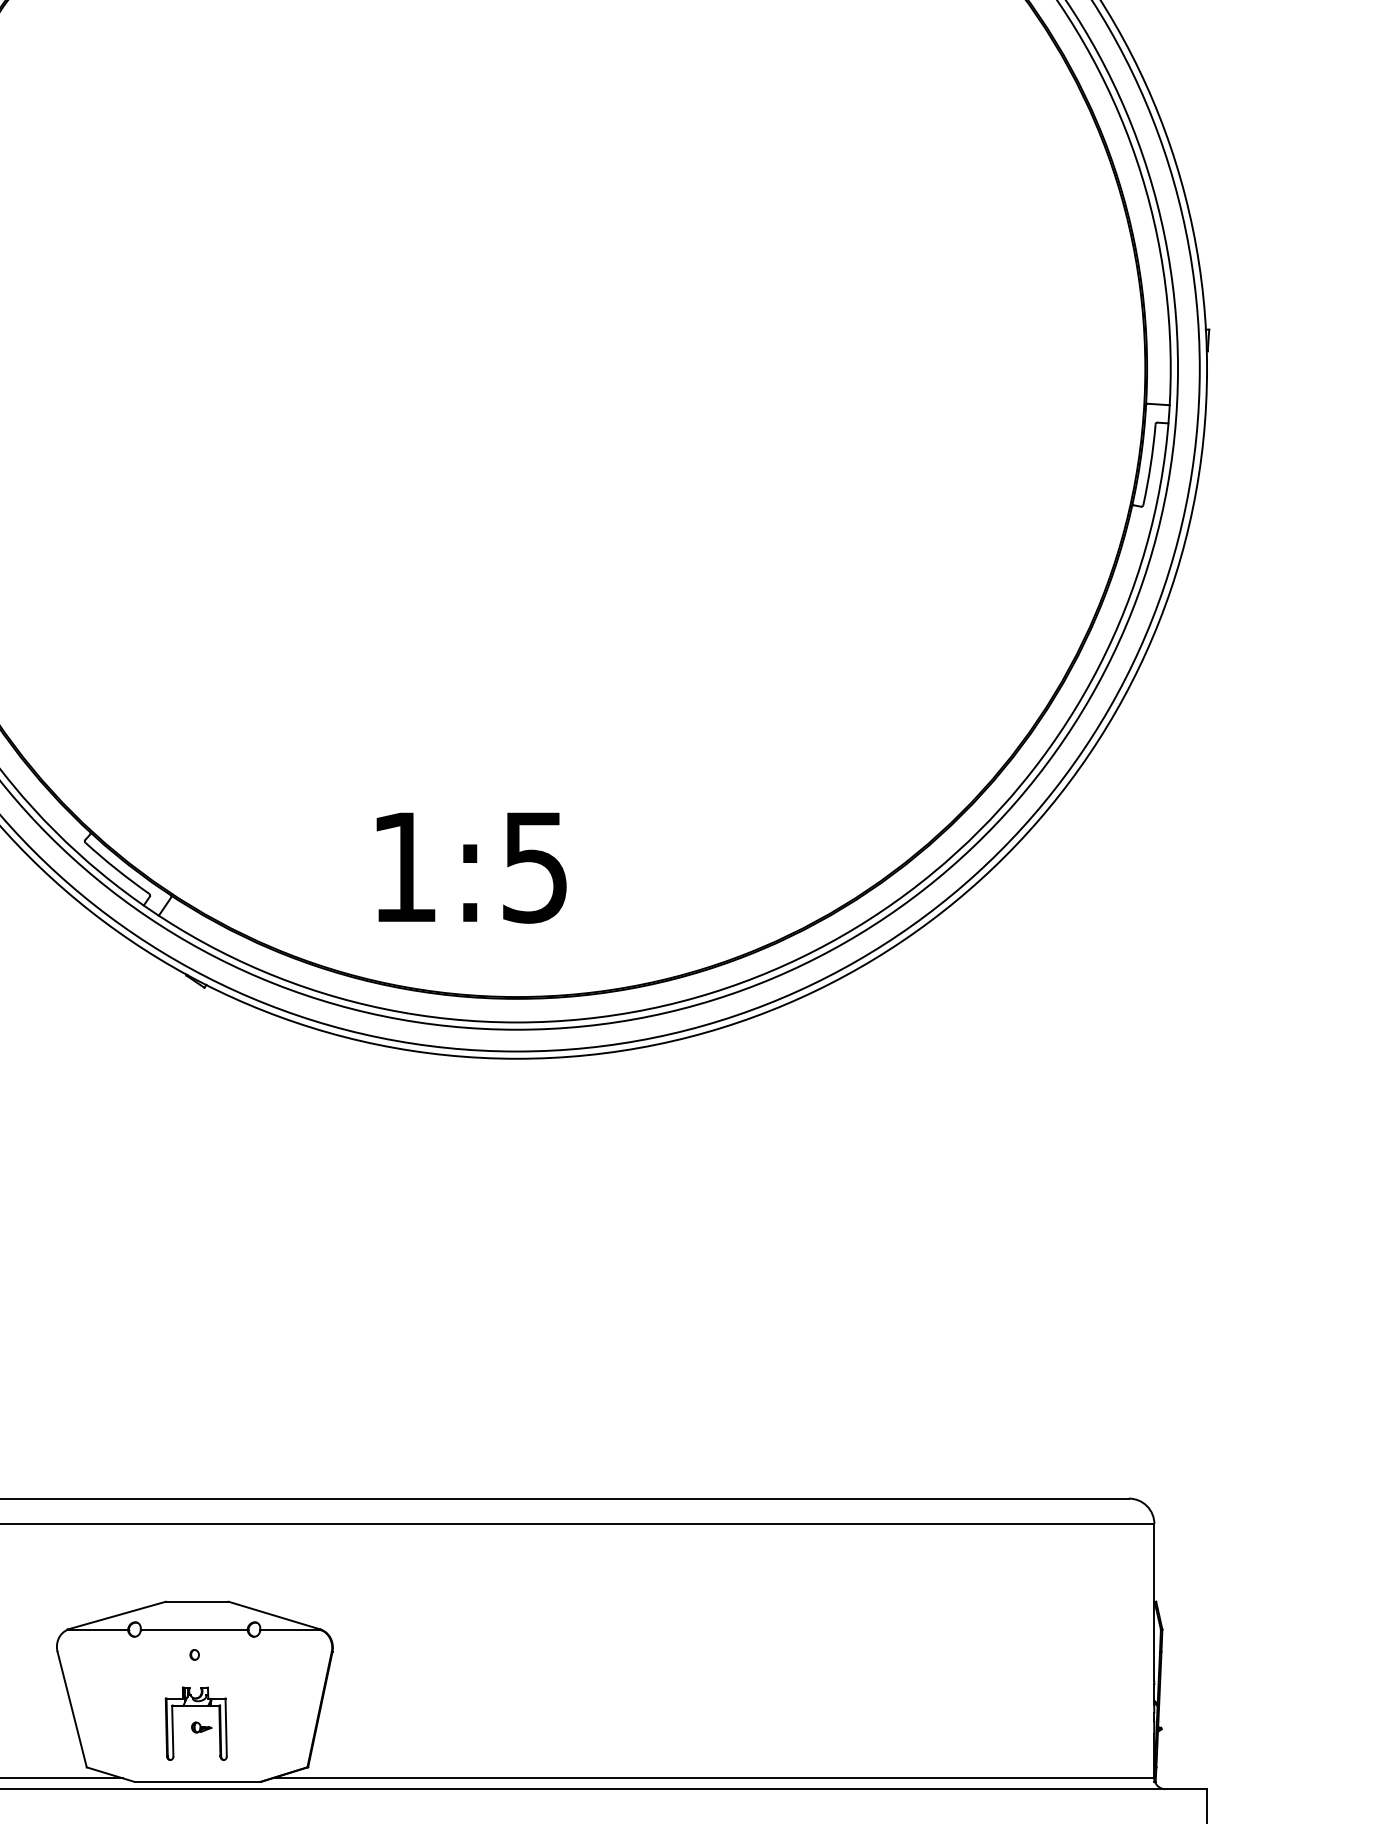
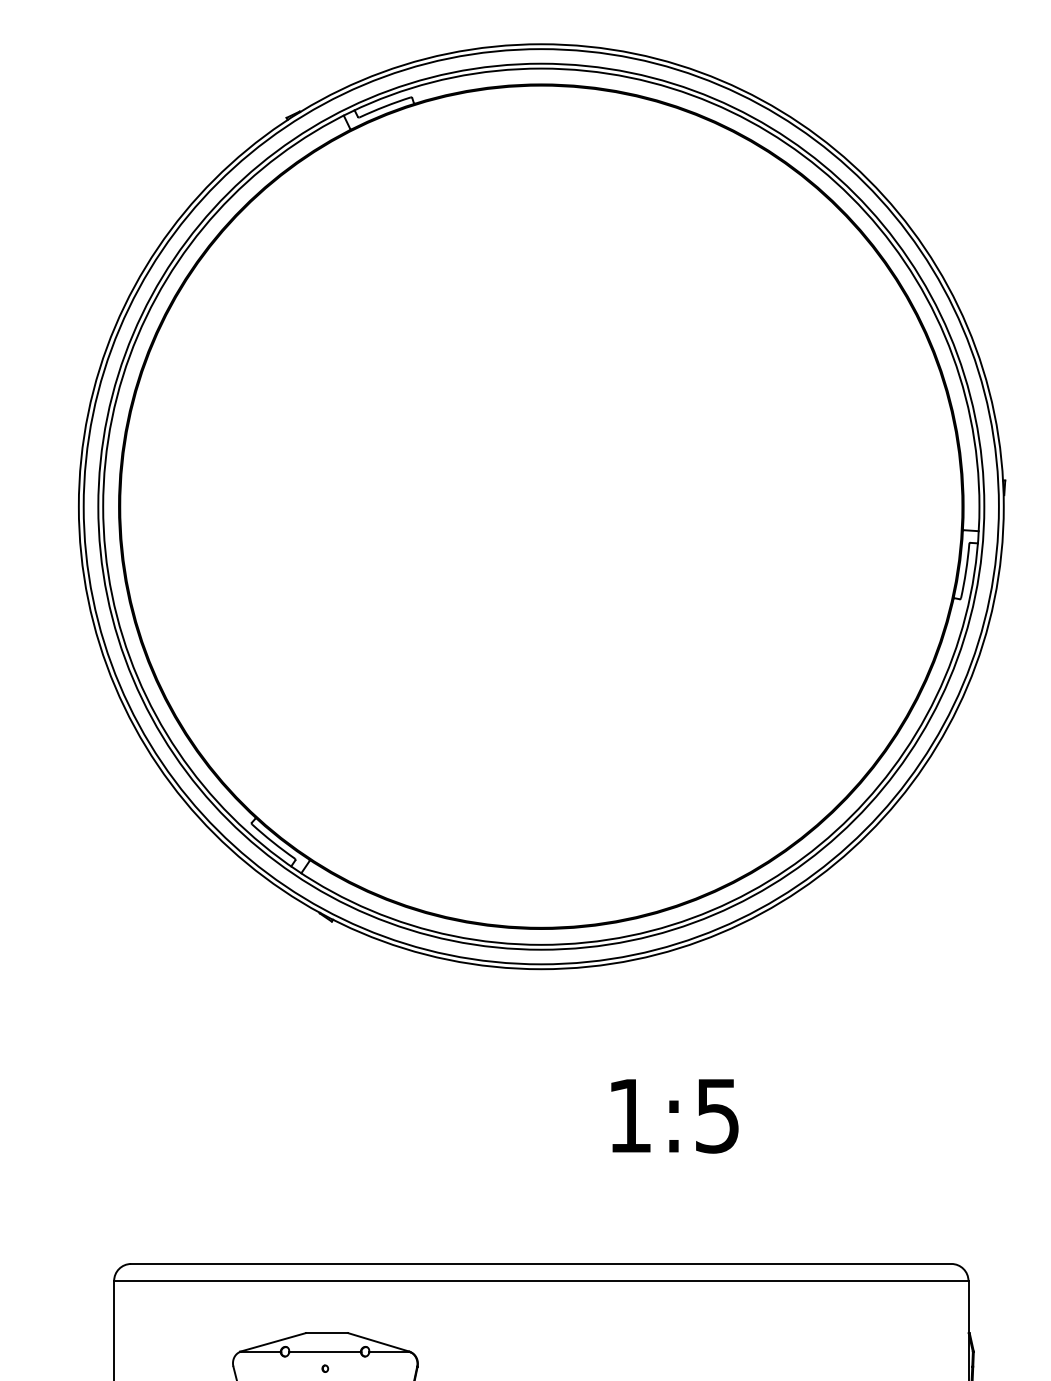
text: (471, 868) -> (674, 1116), moved

